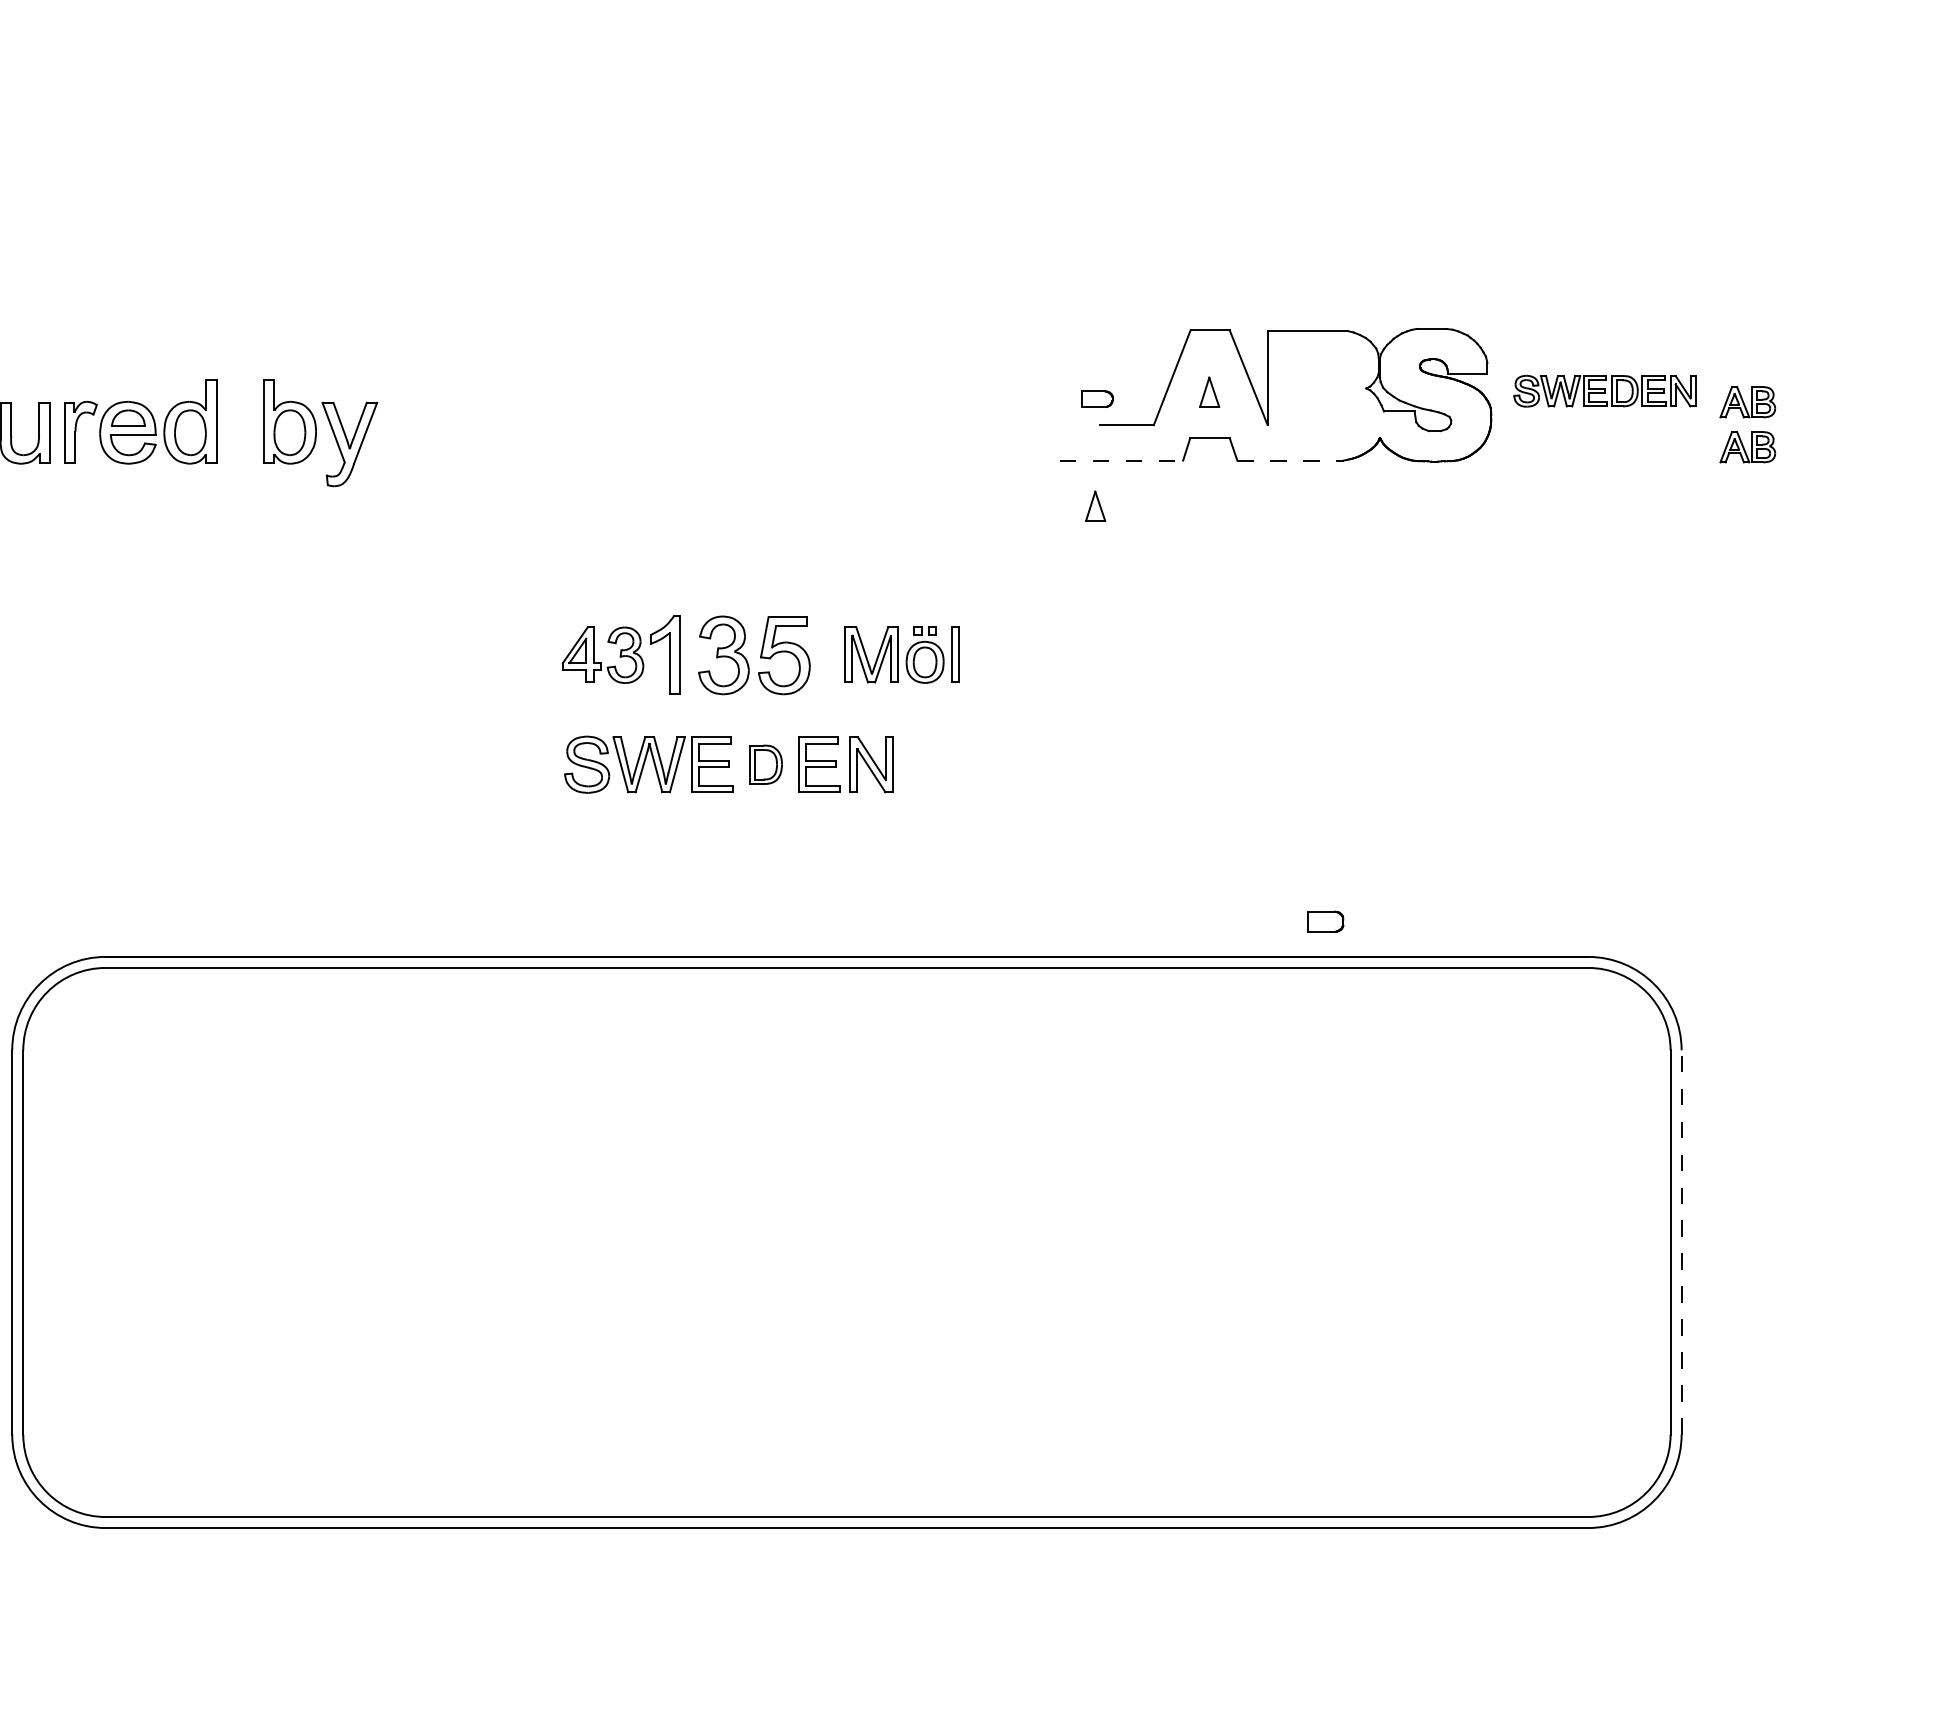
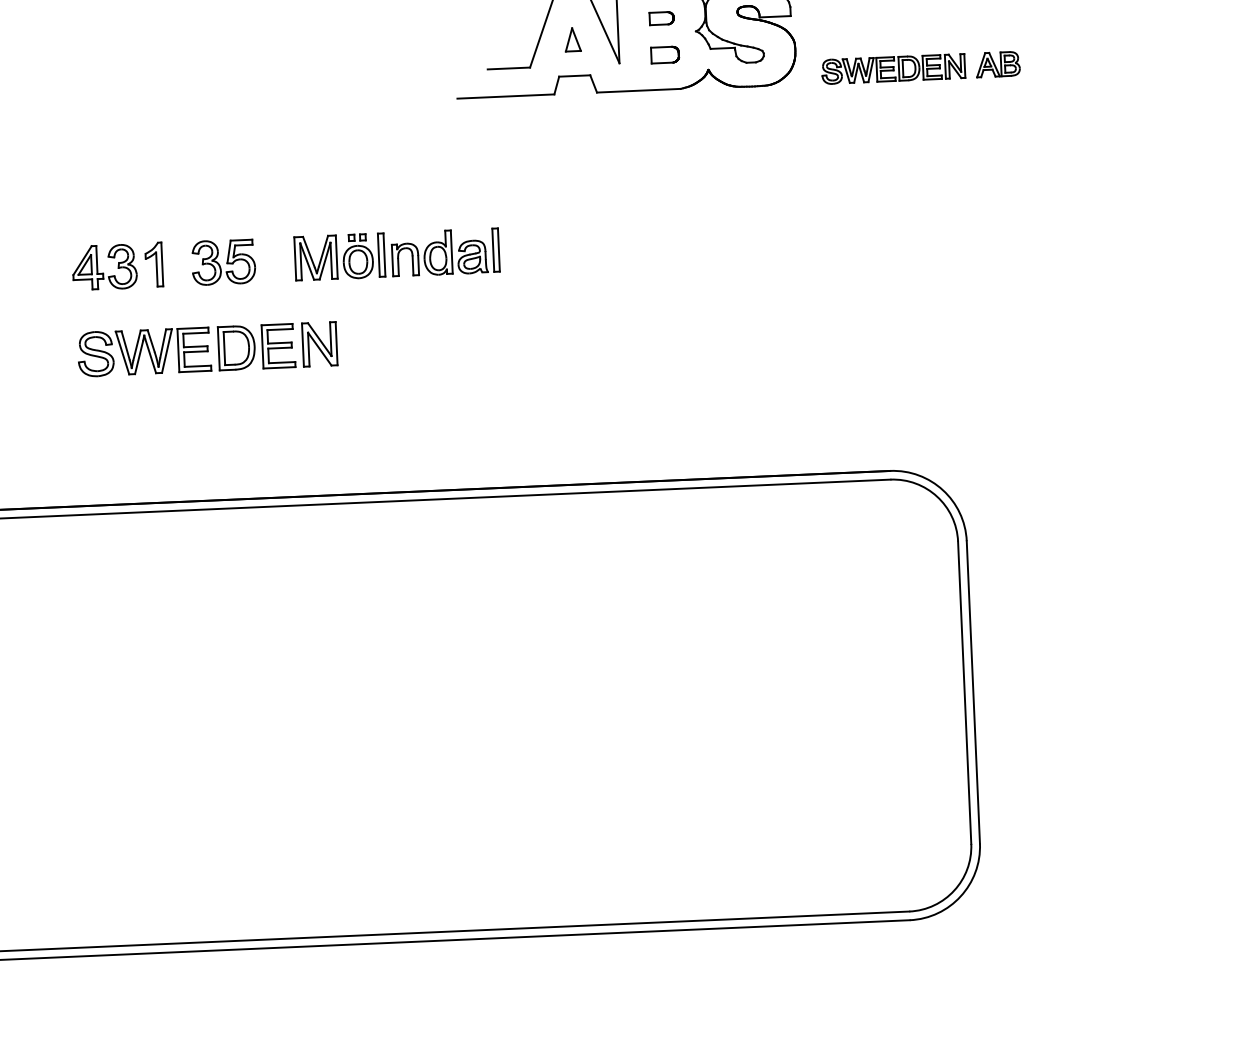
part: (1604, 390) -> (893, 68), moved
part: (1097, 398) -> (661, 17), moved
part: (1747, 402) -> (996, 29), removed
line: (1121, 460) -> (505, 96), dashed -> solid
line: (1291, 460) -> (639, 90), dashed -> solid
part: (1095, 505) -> (486, 132), removed
part: (665, 654) -> (153, 264), size x0.71
part: (753, 654) -> (223, 261), size x0.71
part: (1036, 654) -> (445, 252), added
part: (765, 764) -> (236, 347), size x1.43
part: (1325, 921) -> (664, 54), moved
line: (1681, 1241) -> (973, 691), dashed -> solid

